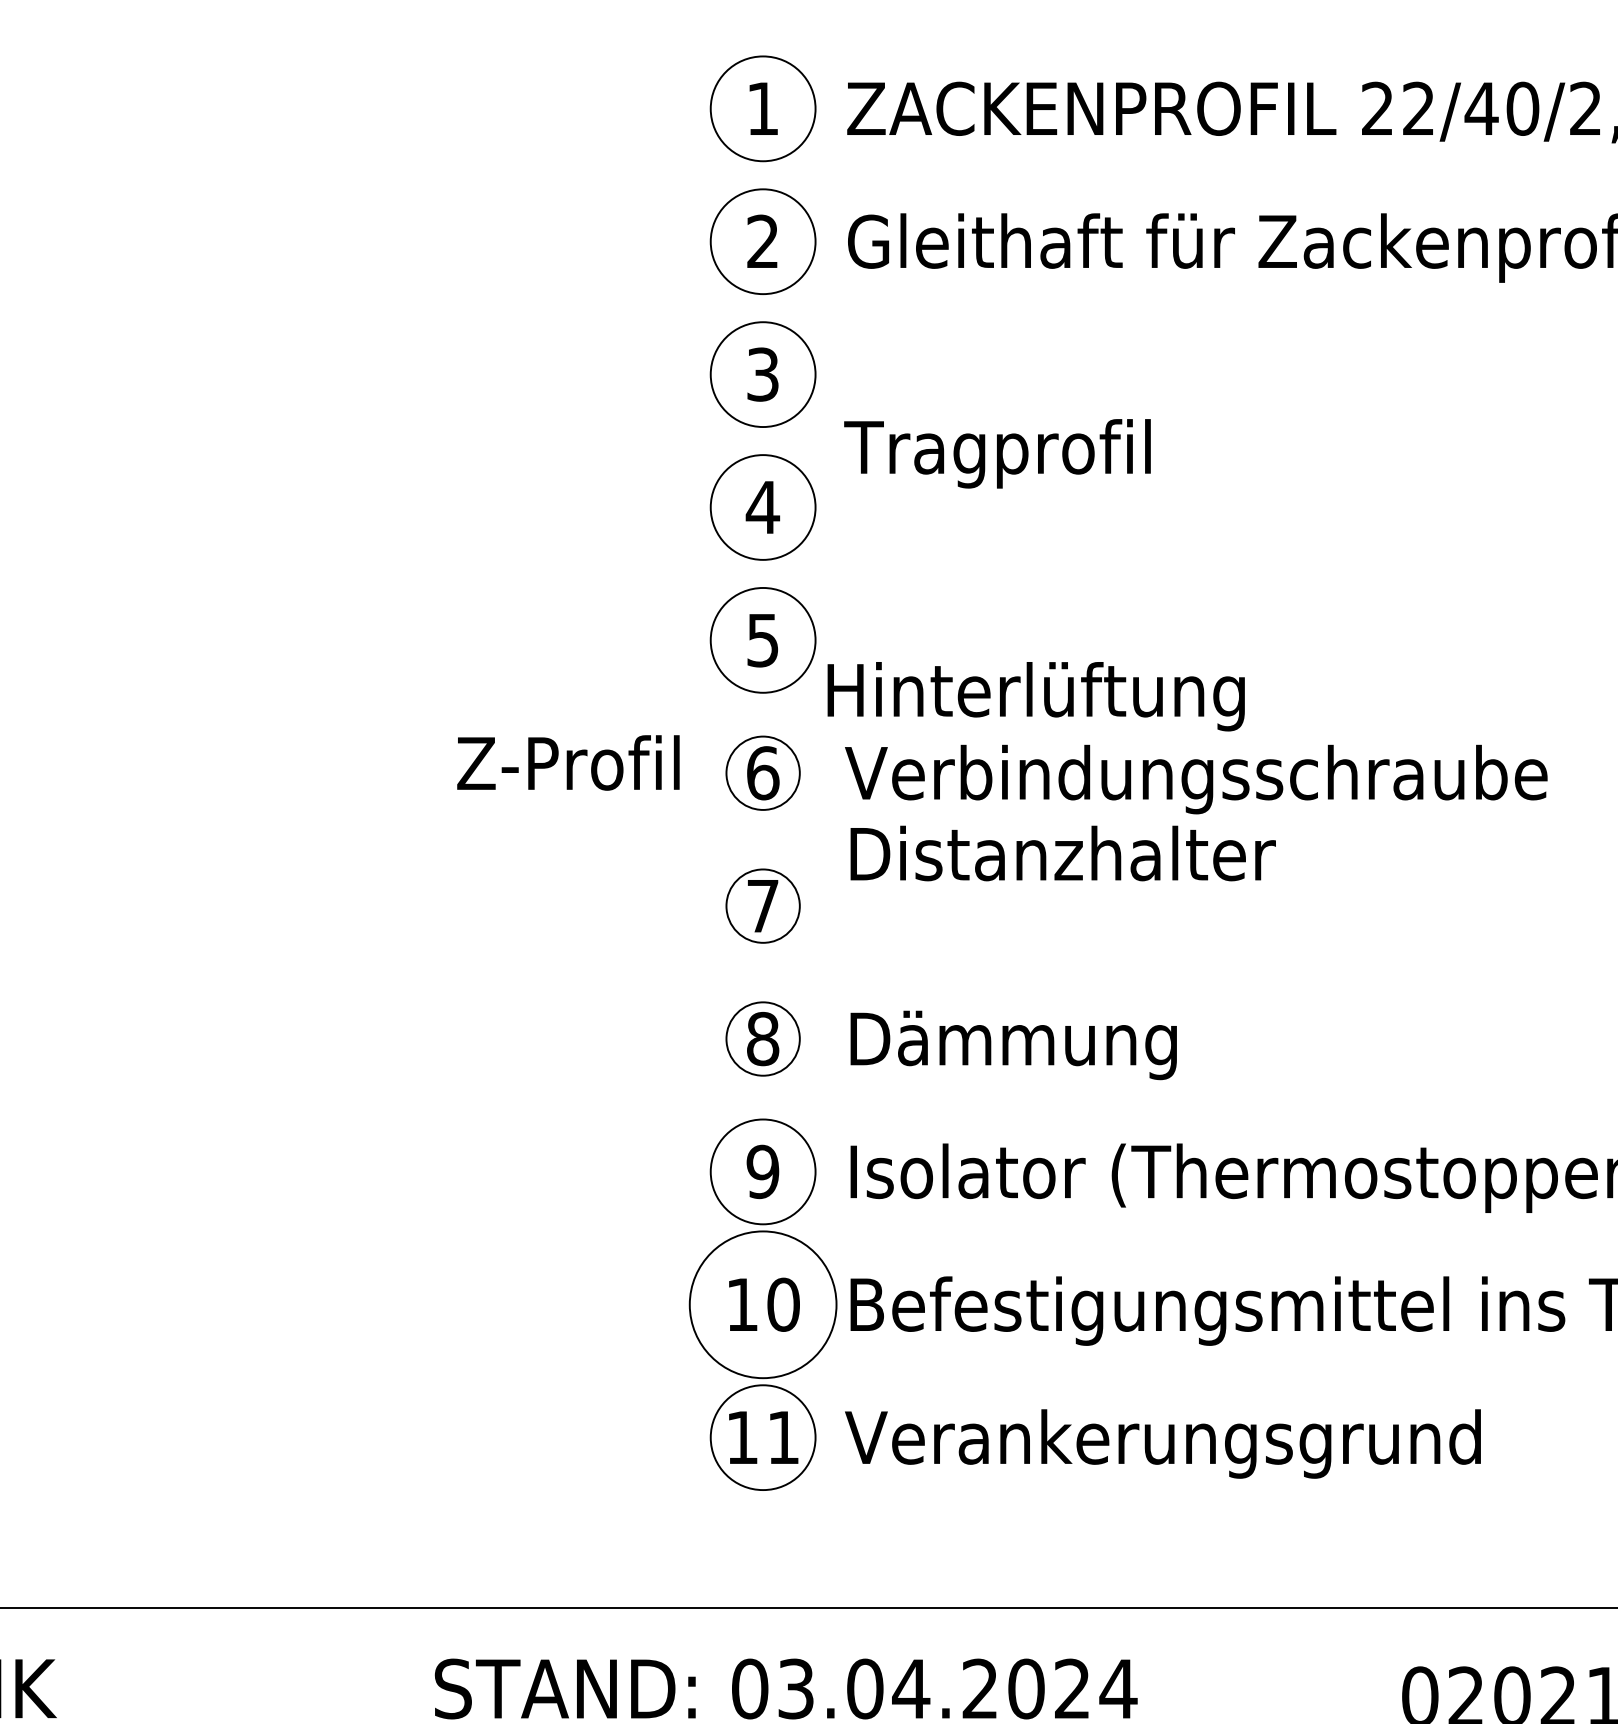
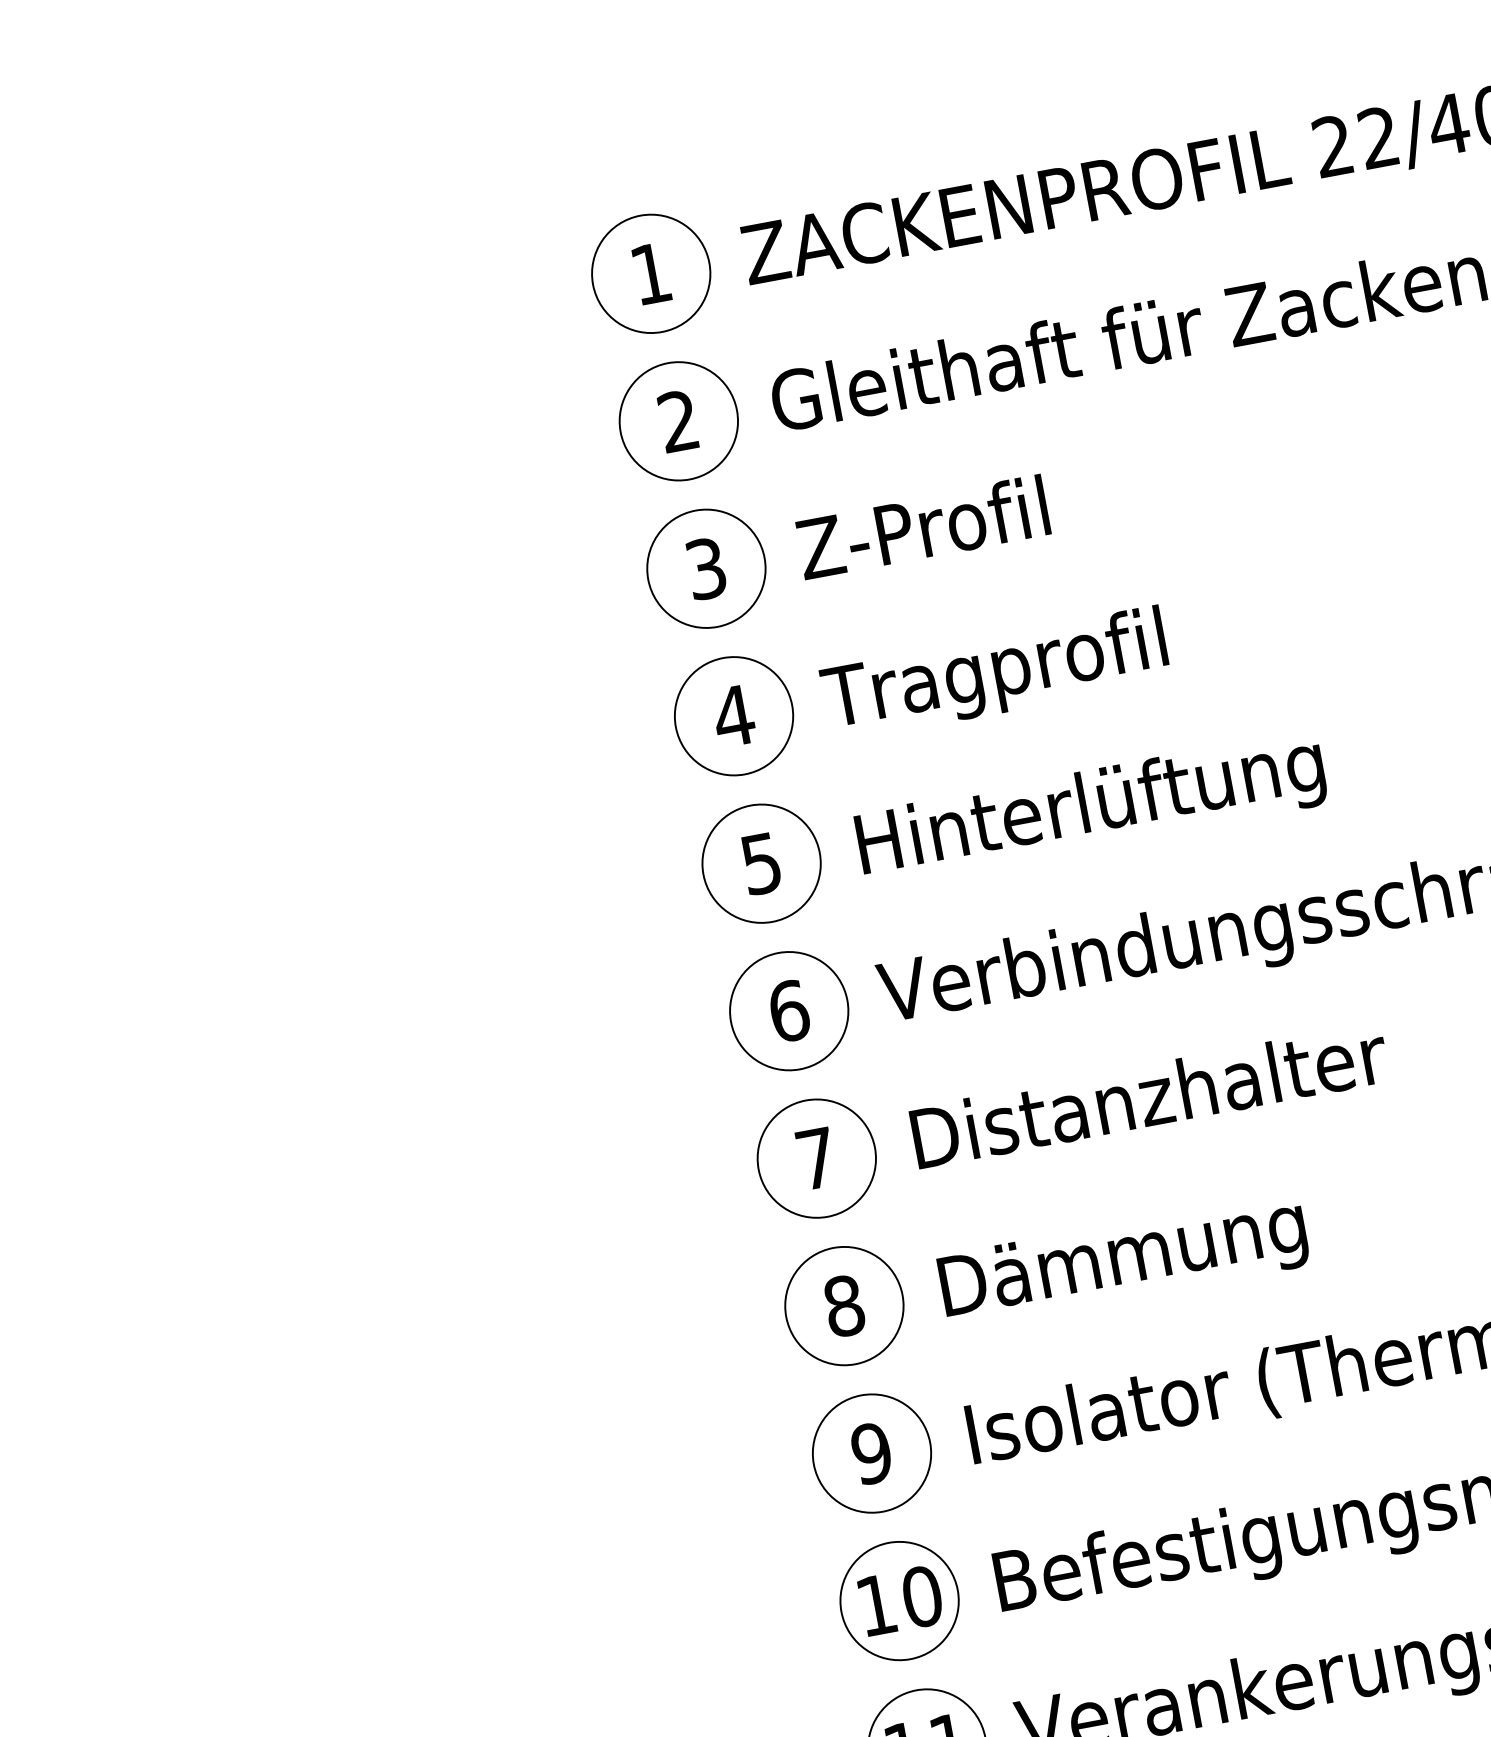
text: (997, 453) -> (995, 674), moved
text: (1035, 696) -> (1090, 809), moved
text: (568, 762) -> (922, 526), moved
circle: (762, 772) -> (788, 1010), size x1.43
text: (1062, 853) -> (1148, 1095), moved
circle: (762, 905) -> (815, 1158), size x1.43
circle: (762, 1038) -> (843, 1305), size x1.43
circle: (762, 1304) -> (898, 1600), size x0.71

